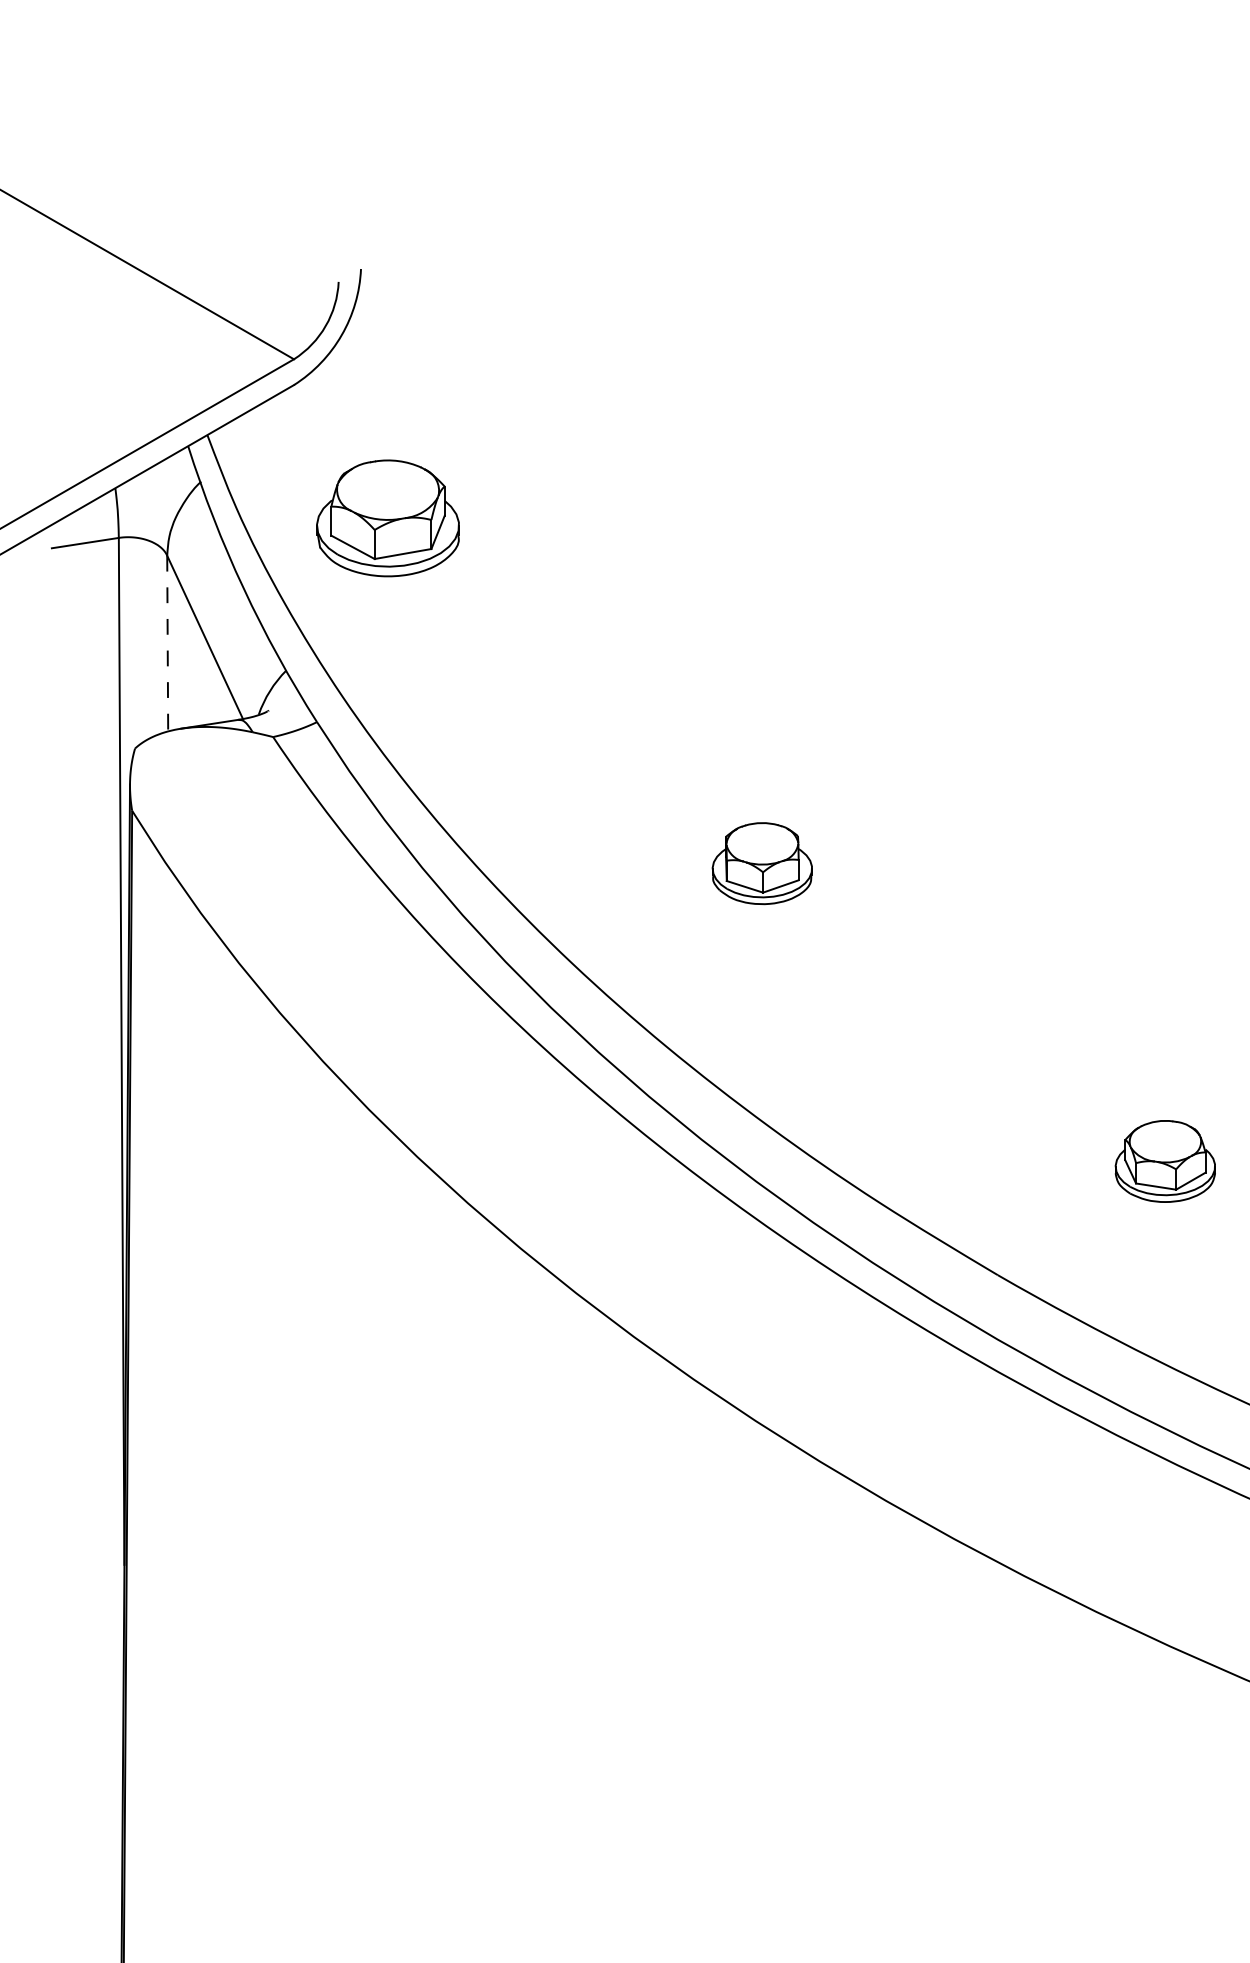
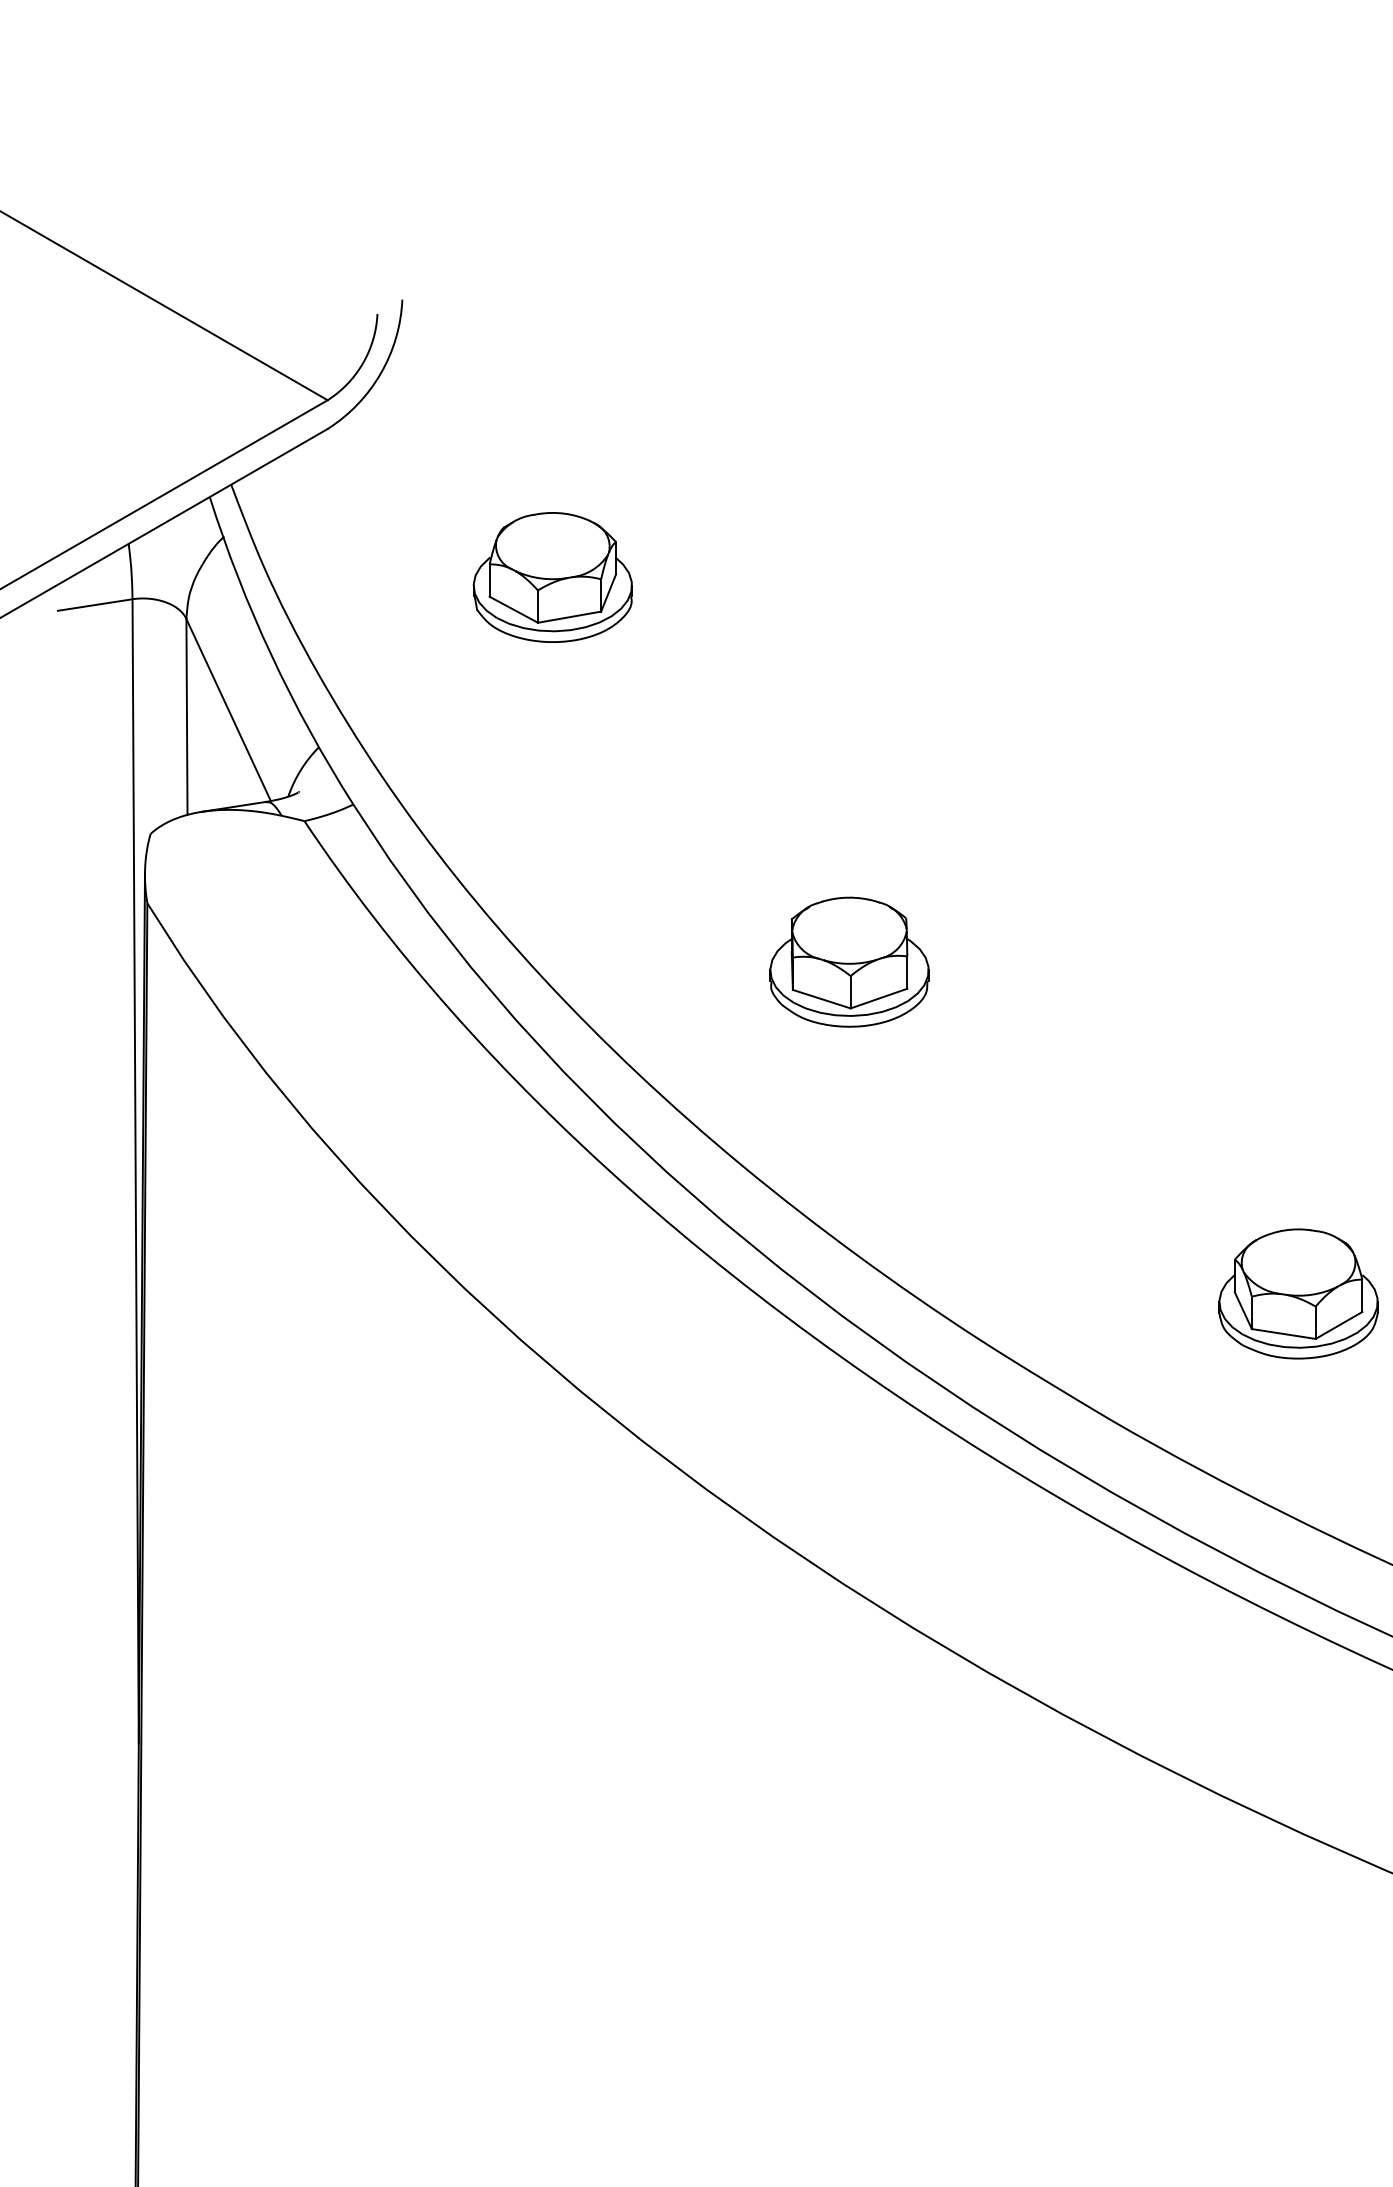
part: (387, 518) -> (552, 577), moved
line: (167, 643) -> (186, 716), dashed -> solid
part: (762, 863) -> (849, 962), size x1.43
part: (1165, 1161) -> (1298, 1294), size x1.43

